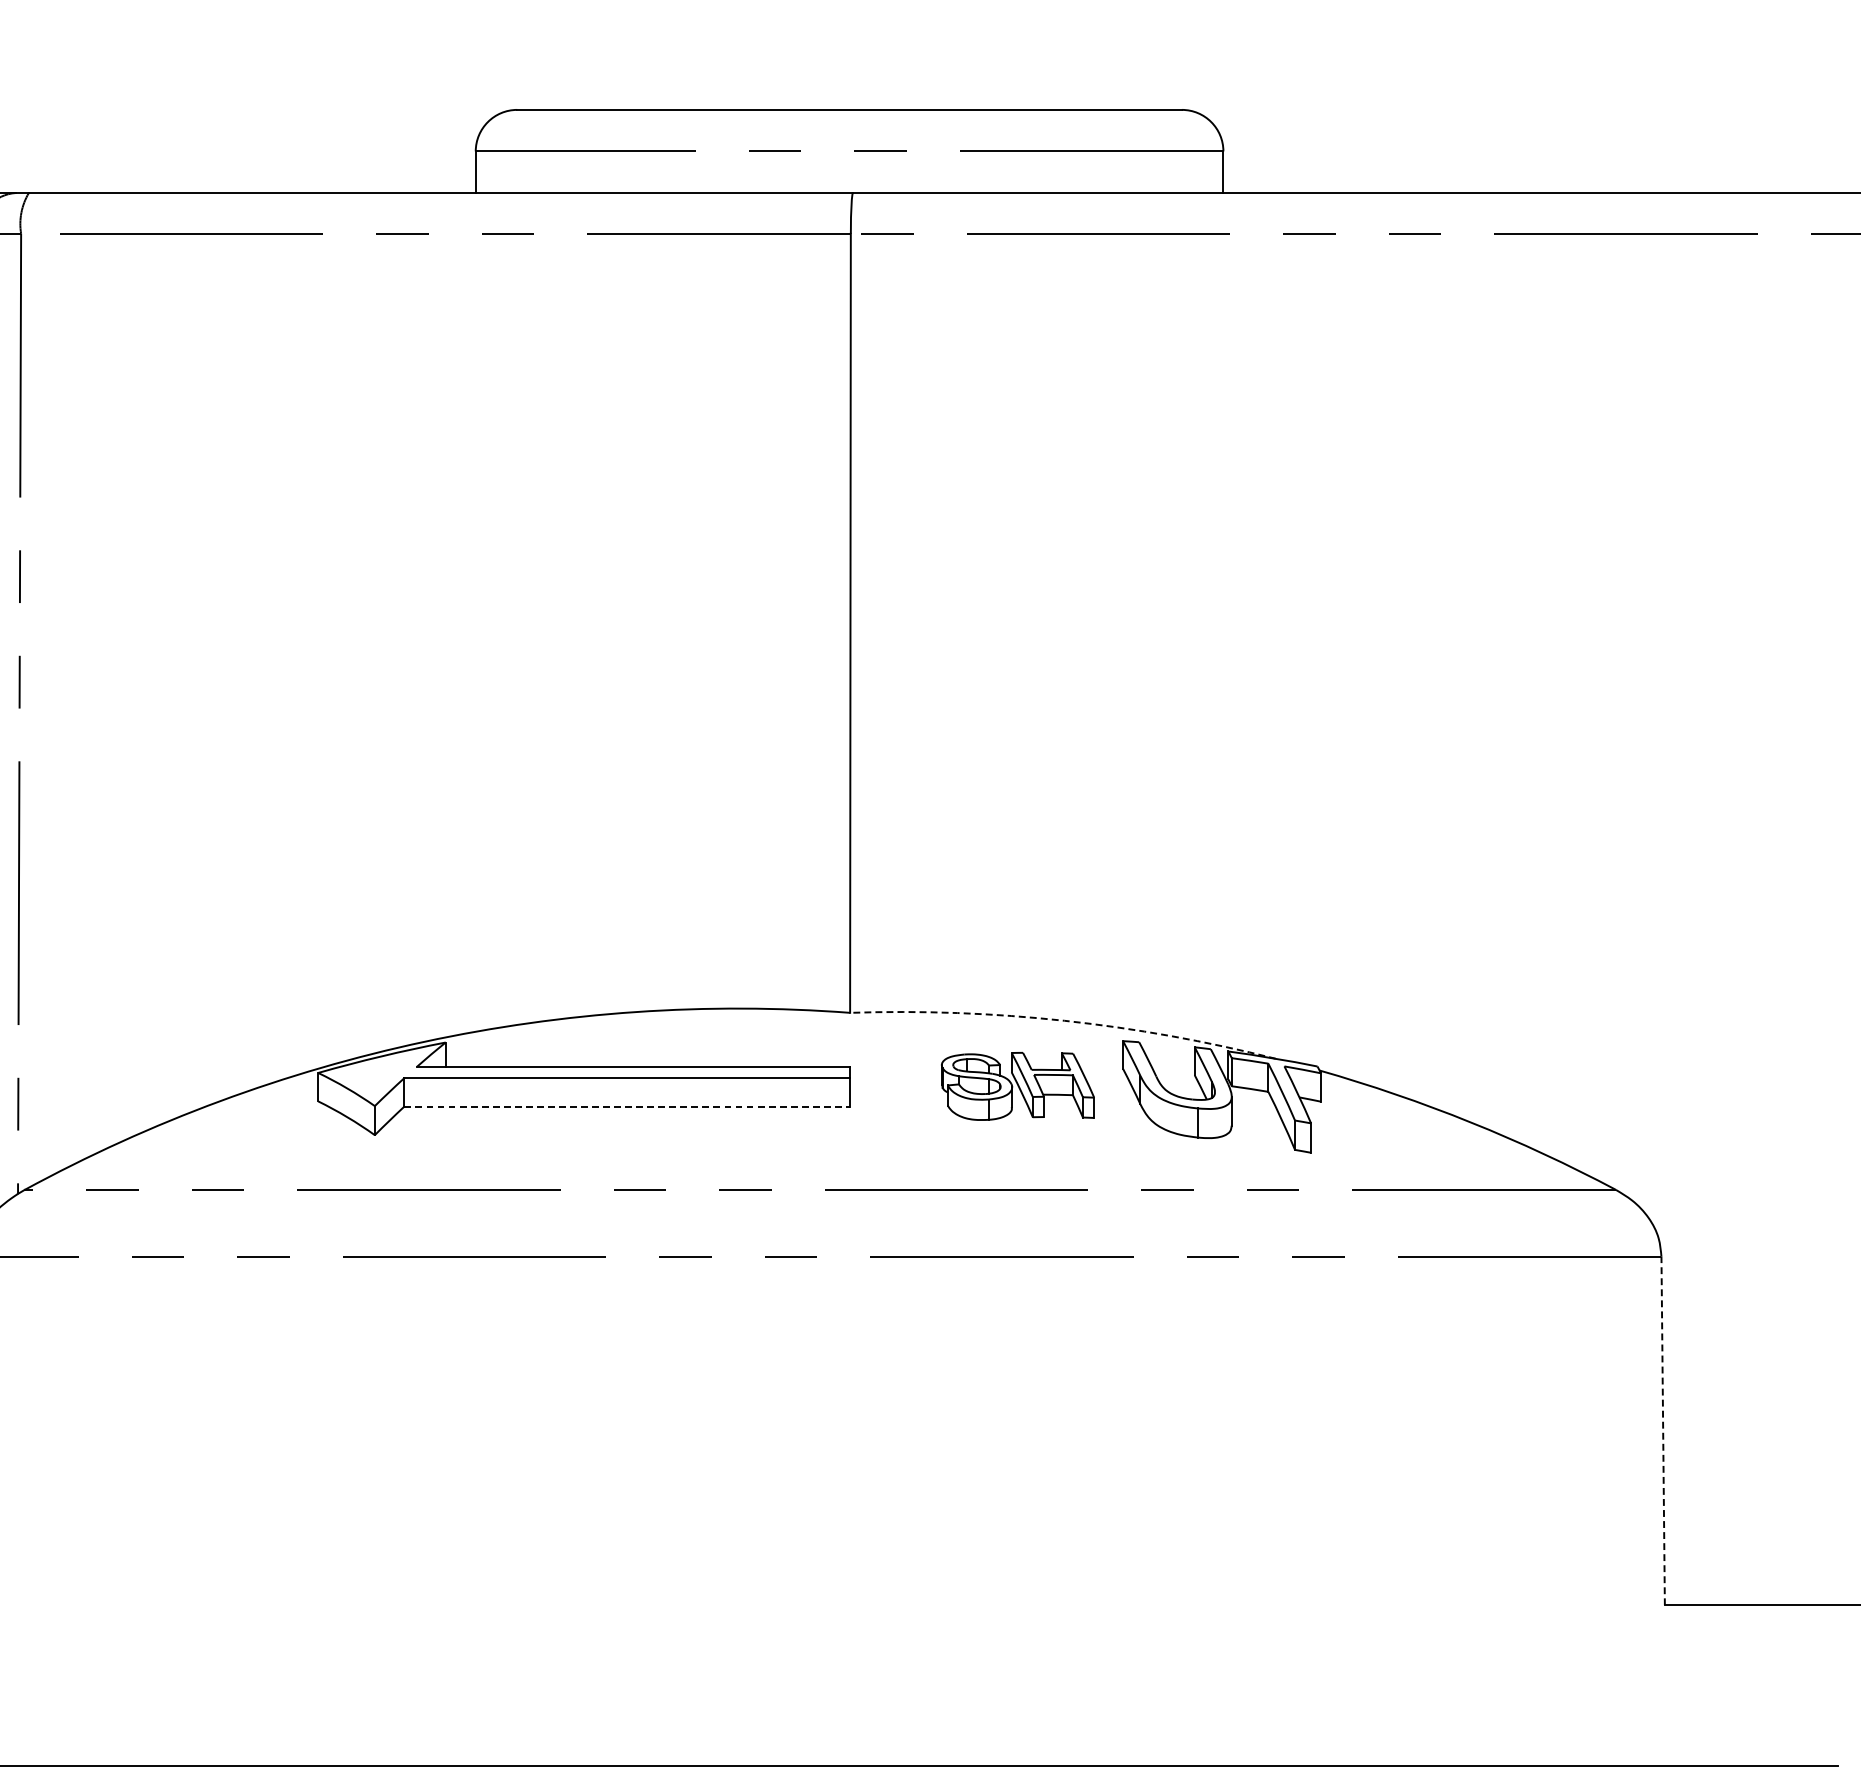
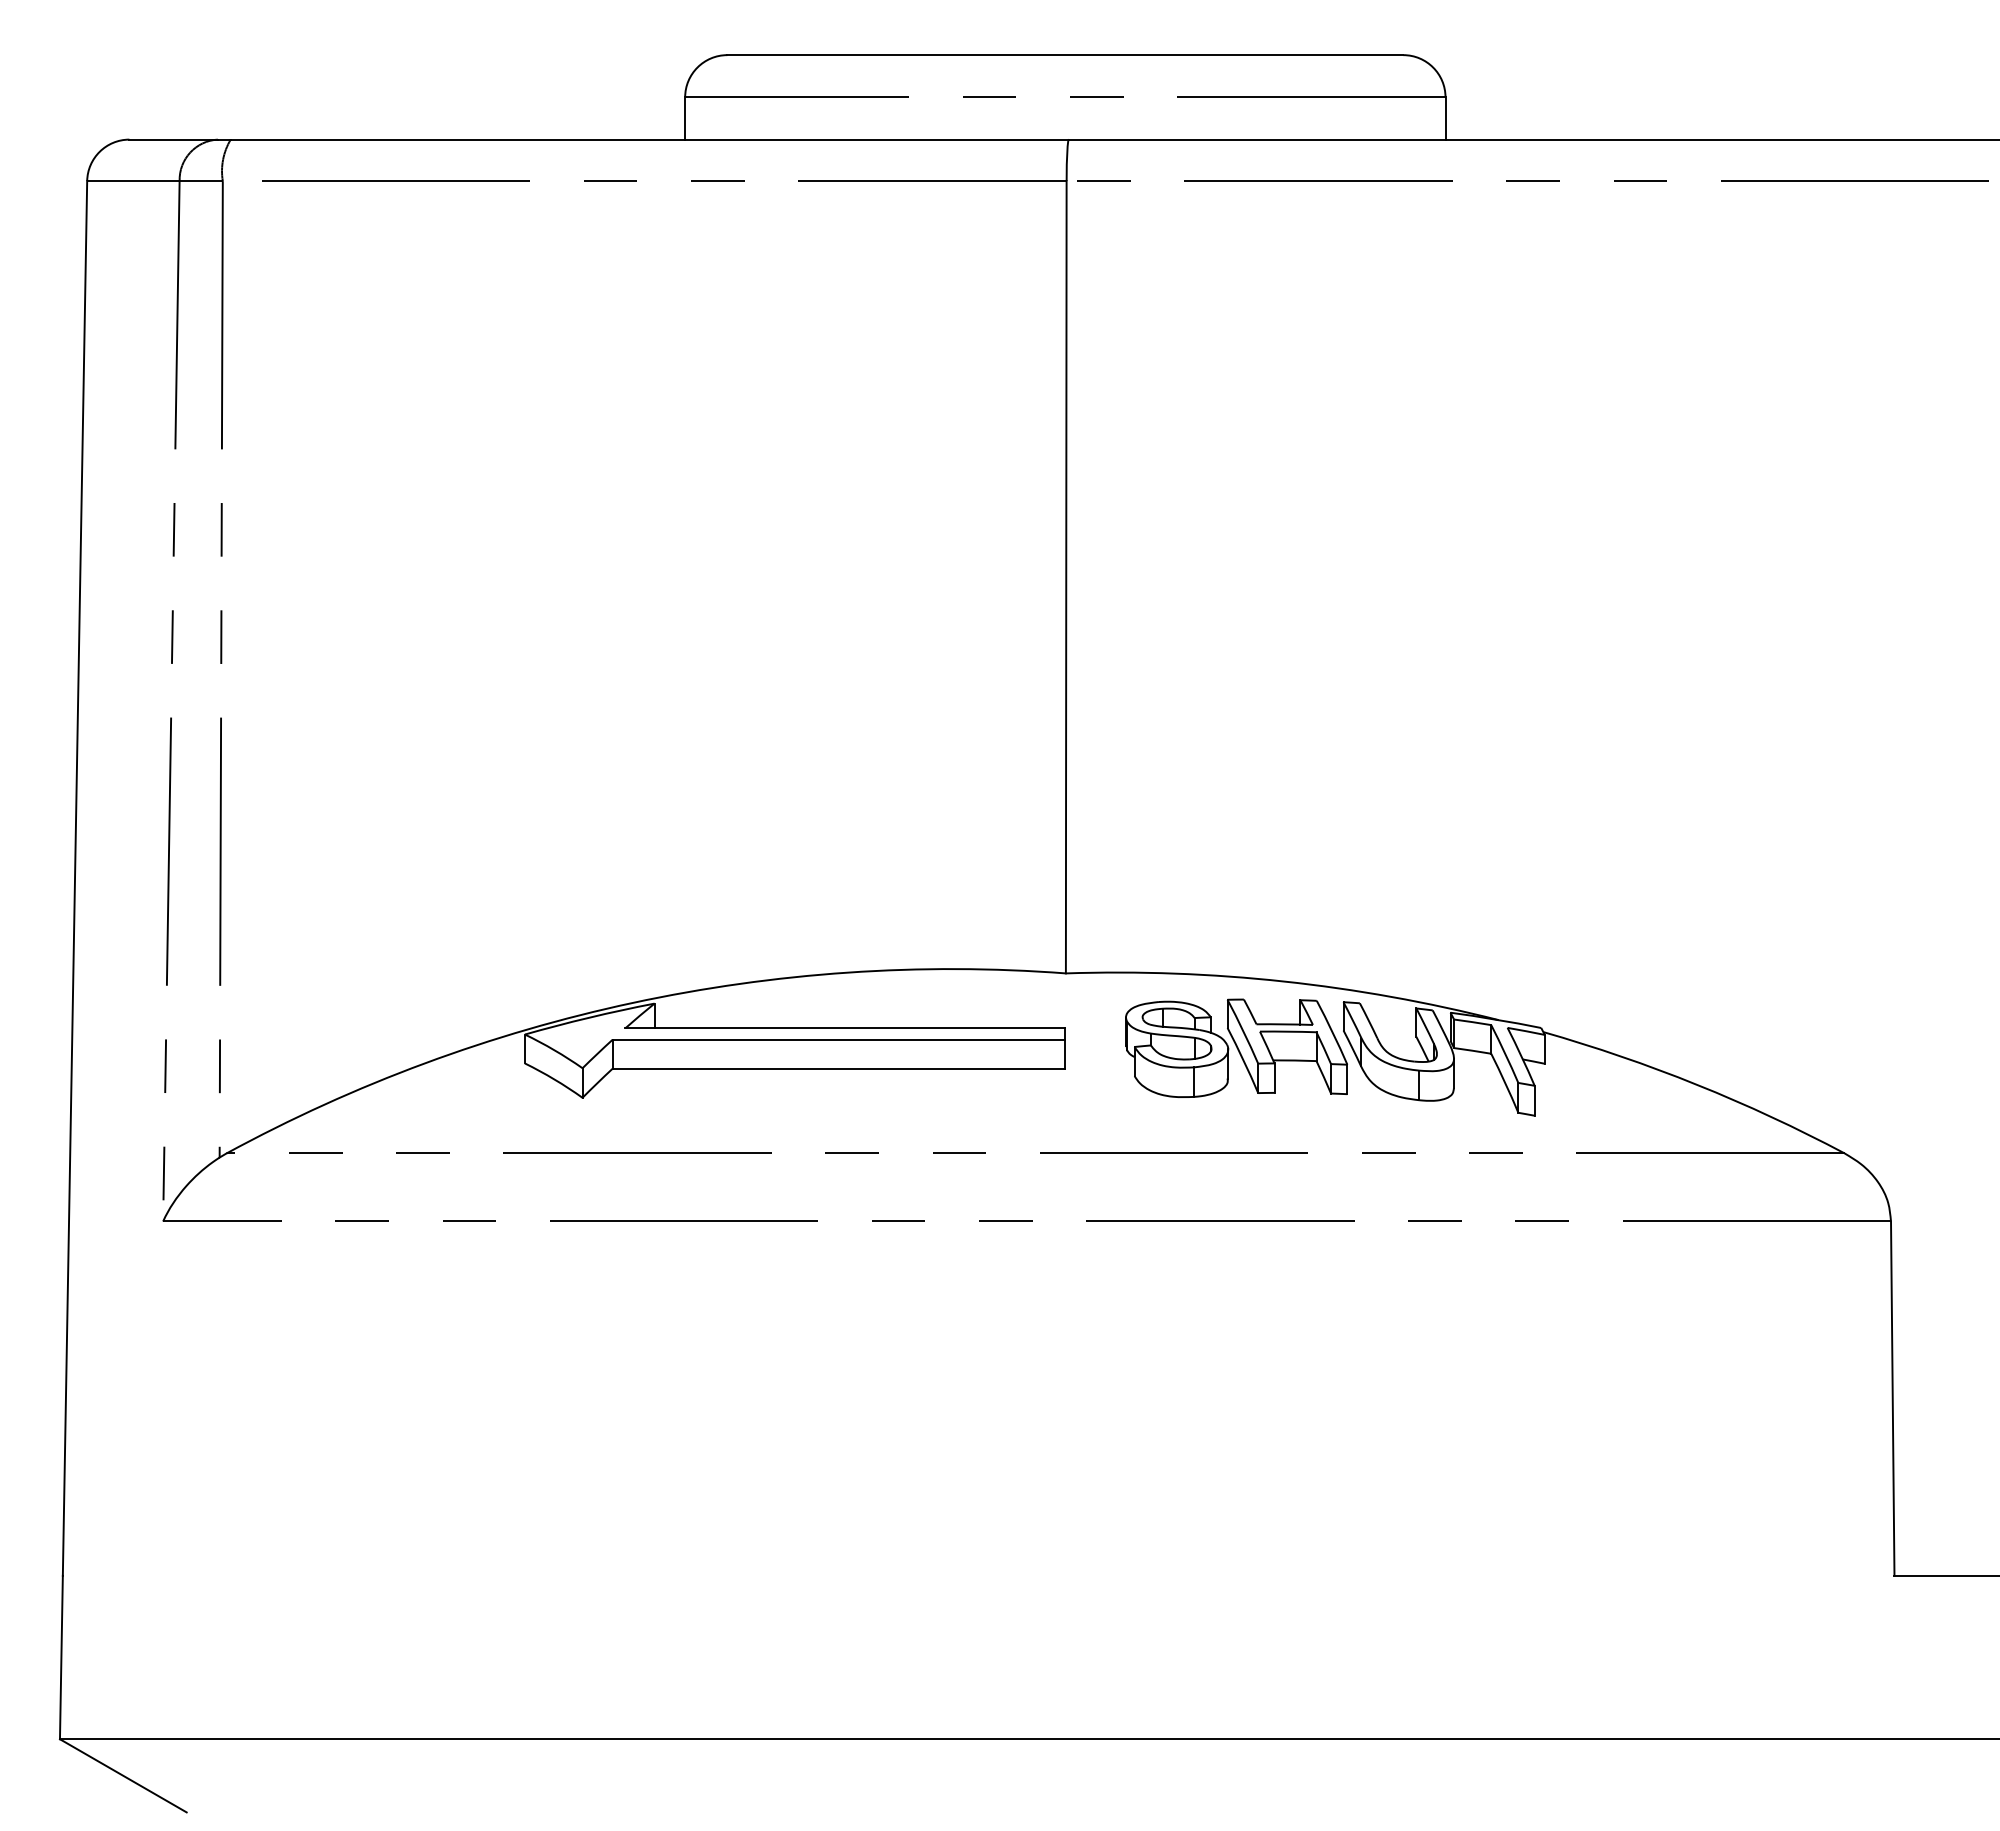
arc: (1064, 1020) -> (1283, 981), dashed -> solid
part: (1017, 1085) -> (1236, 1047), size x1.43
line: (627, 1106) -> (839, 1068), dashed -> solid
line: (1662, 1430) -> (1892, 1398), dashed -> solid

